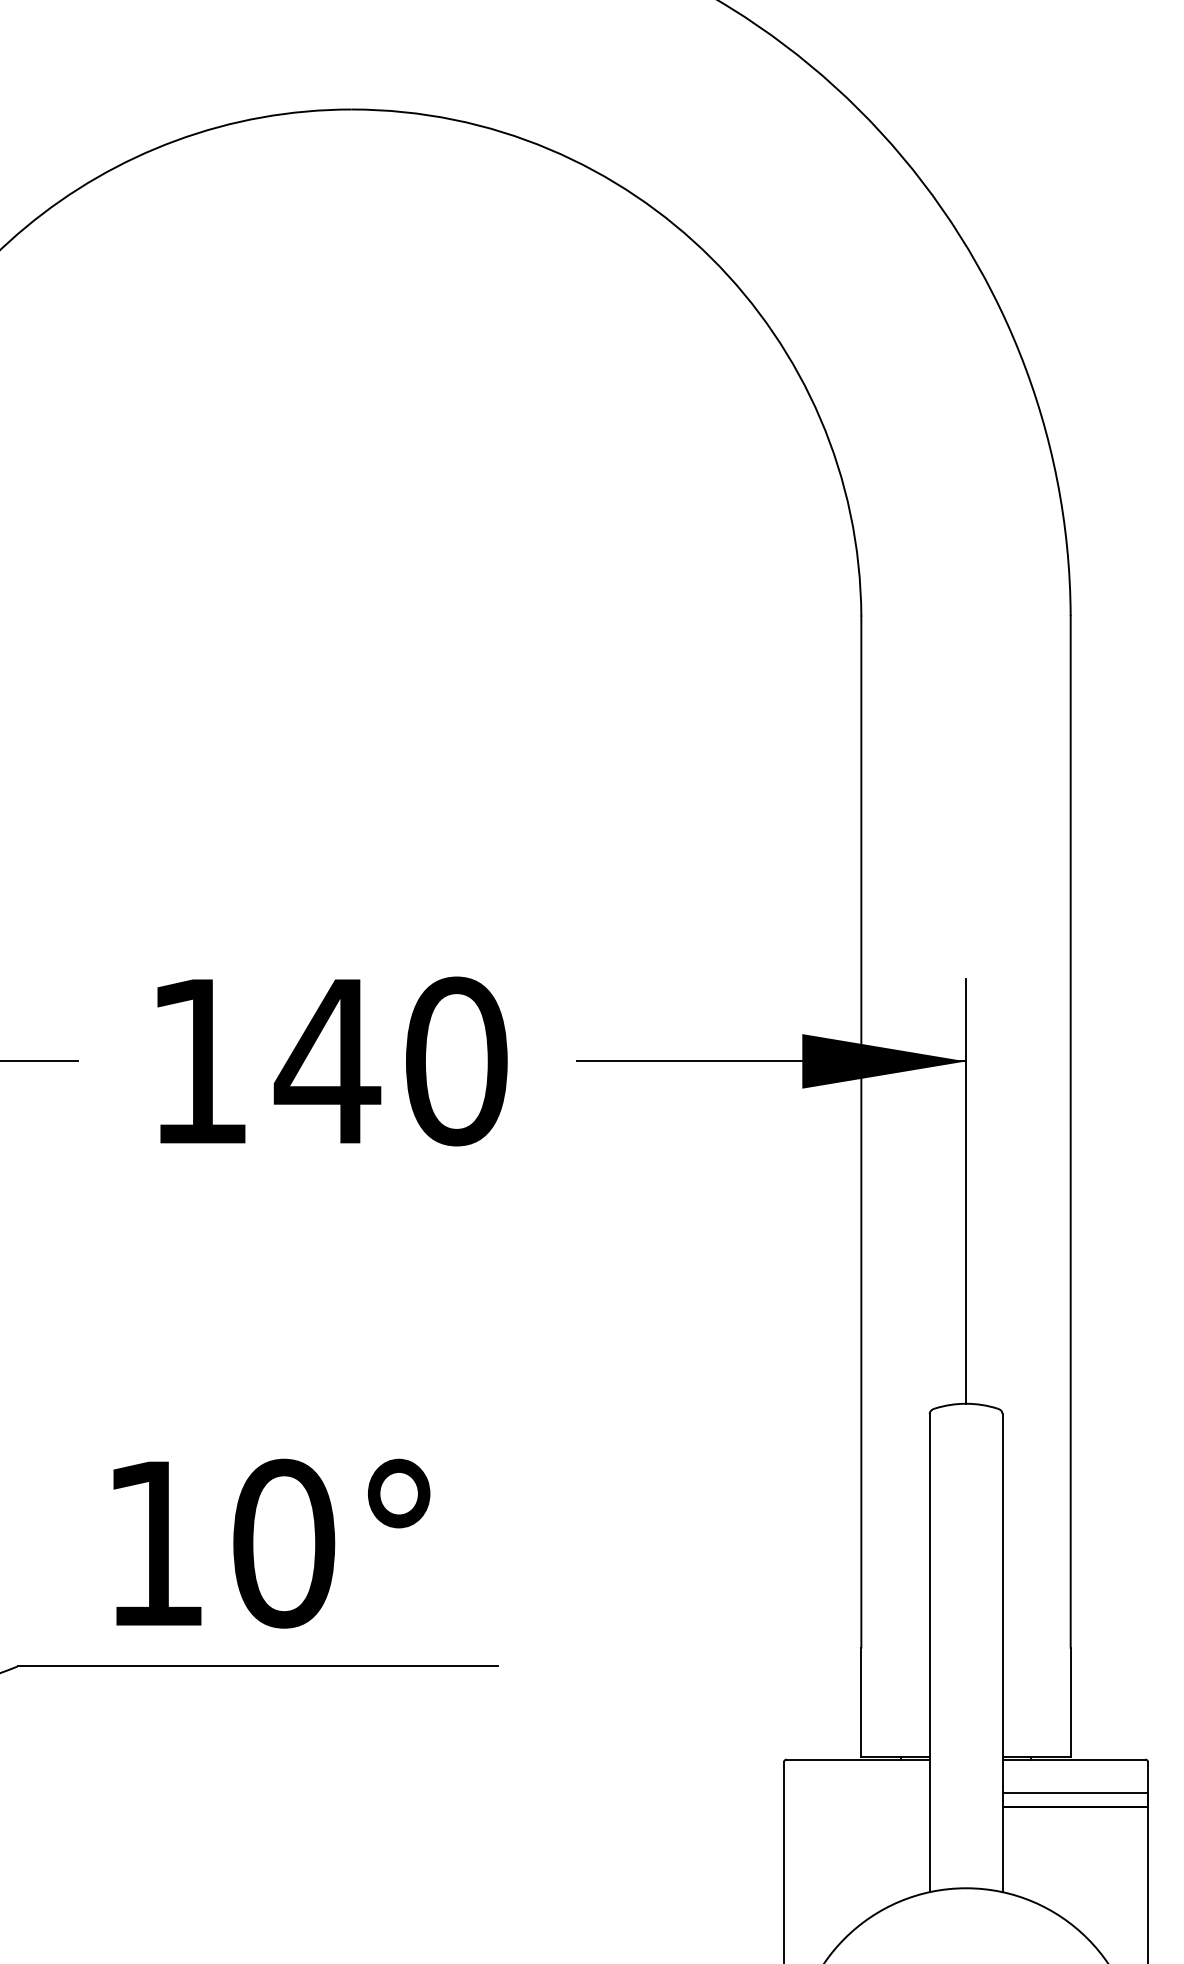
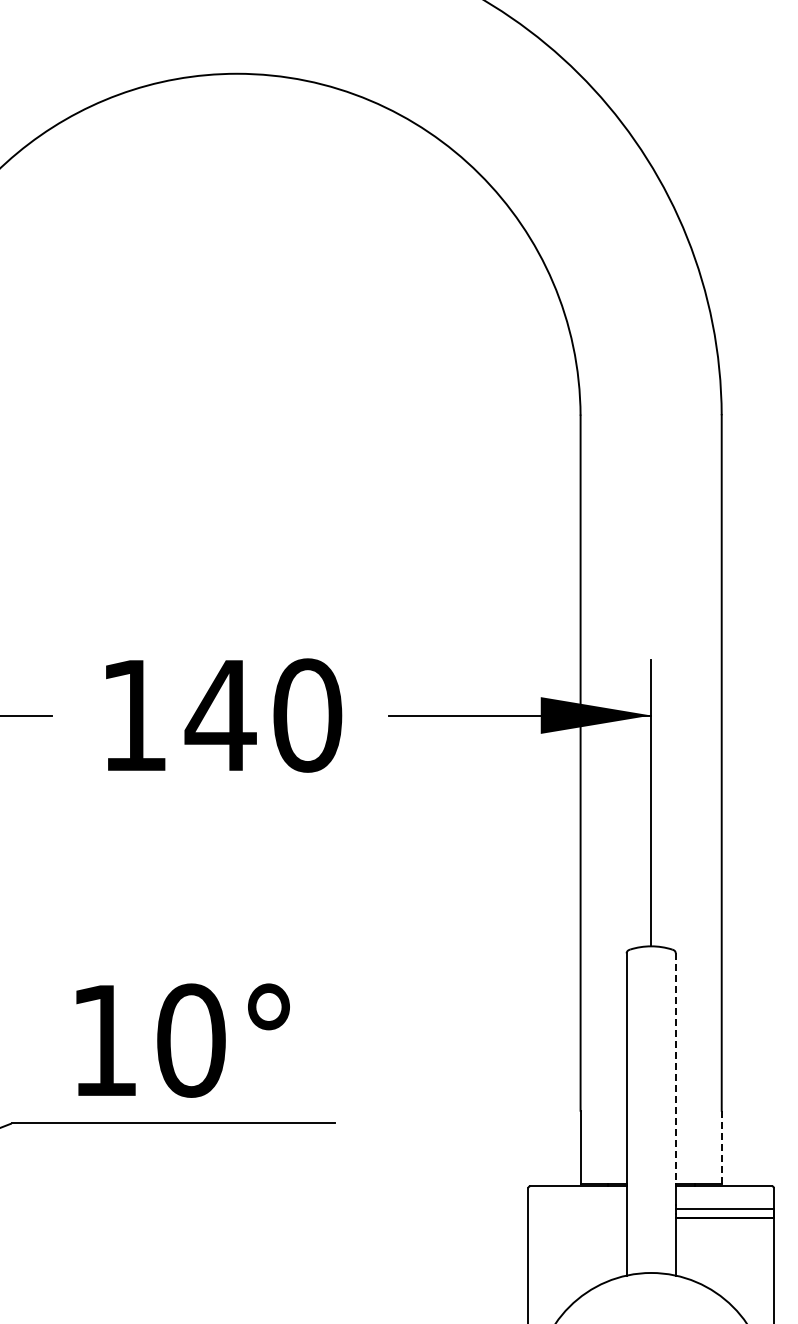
line: (1002, 1584) -> (675, 1068), solid -> dashed
line: (1070, 1702) -> (721, 1147), solid -> dashed

